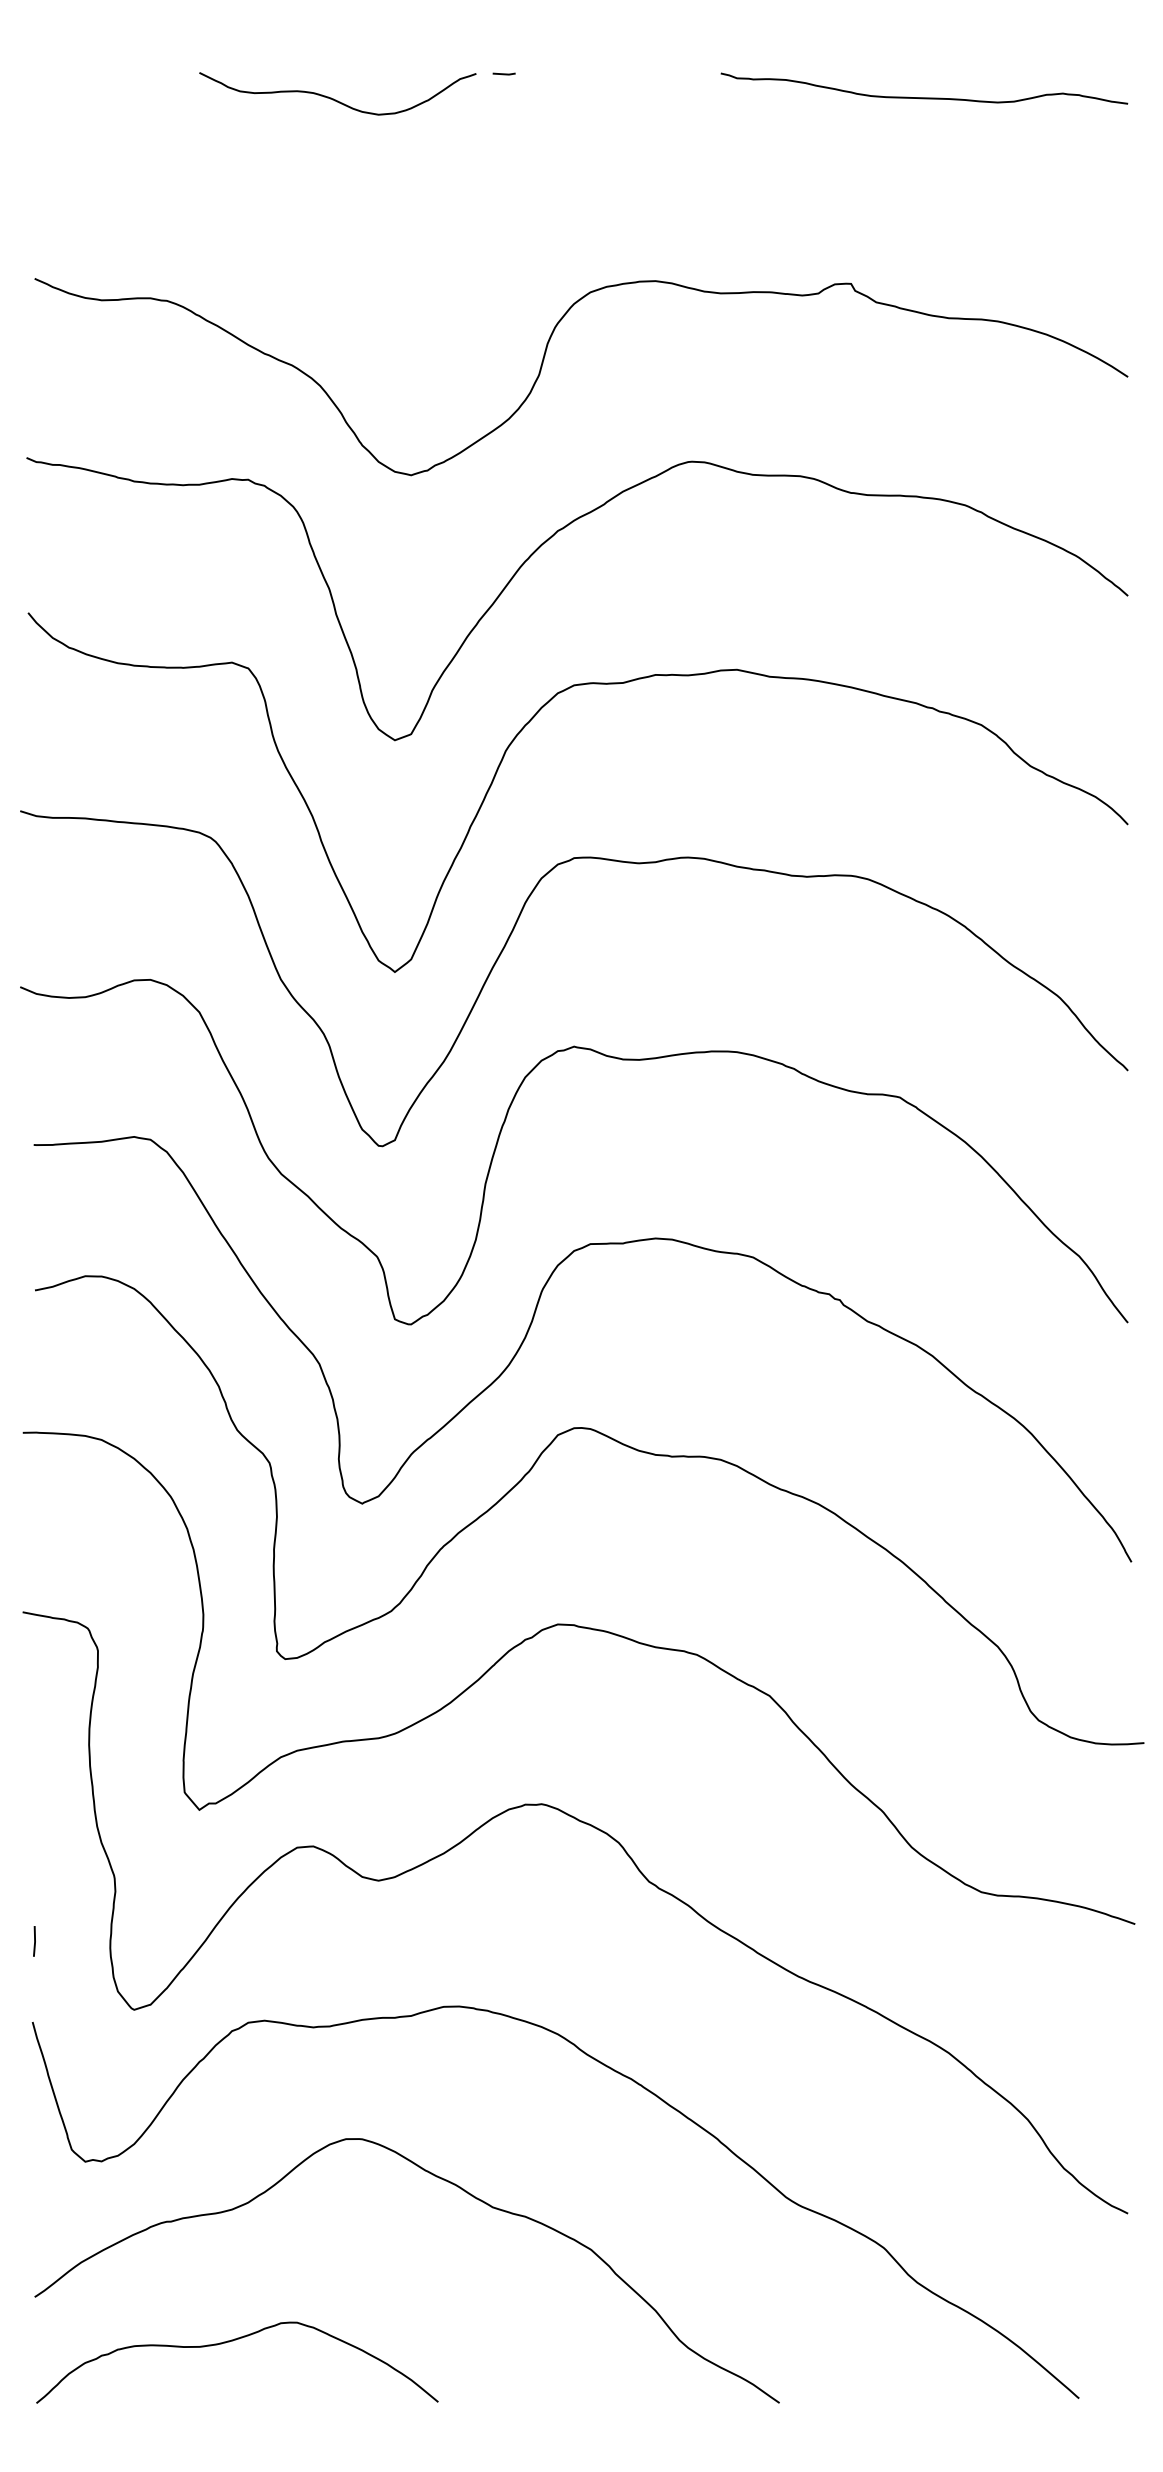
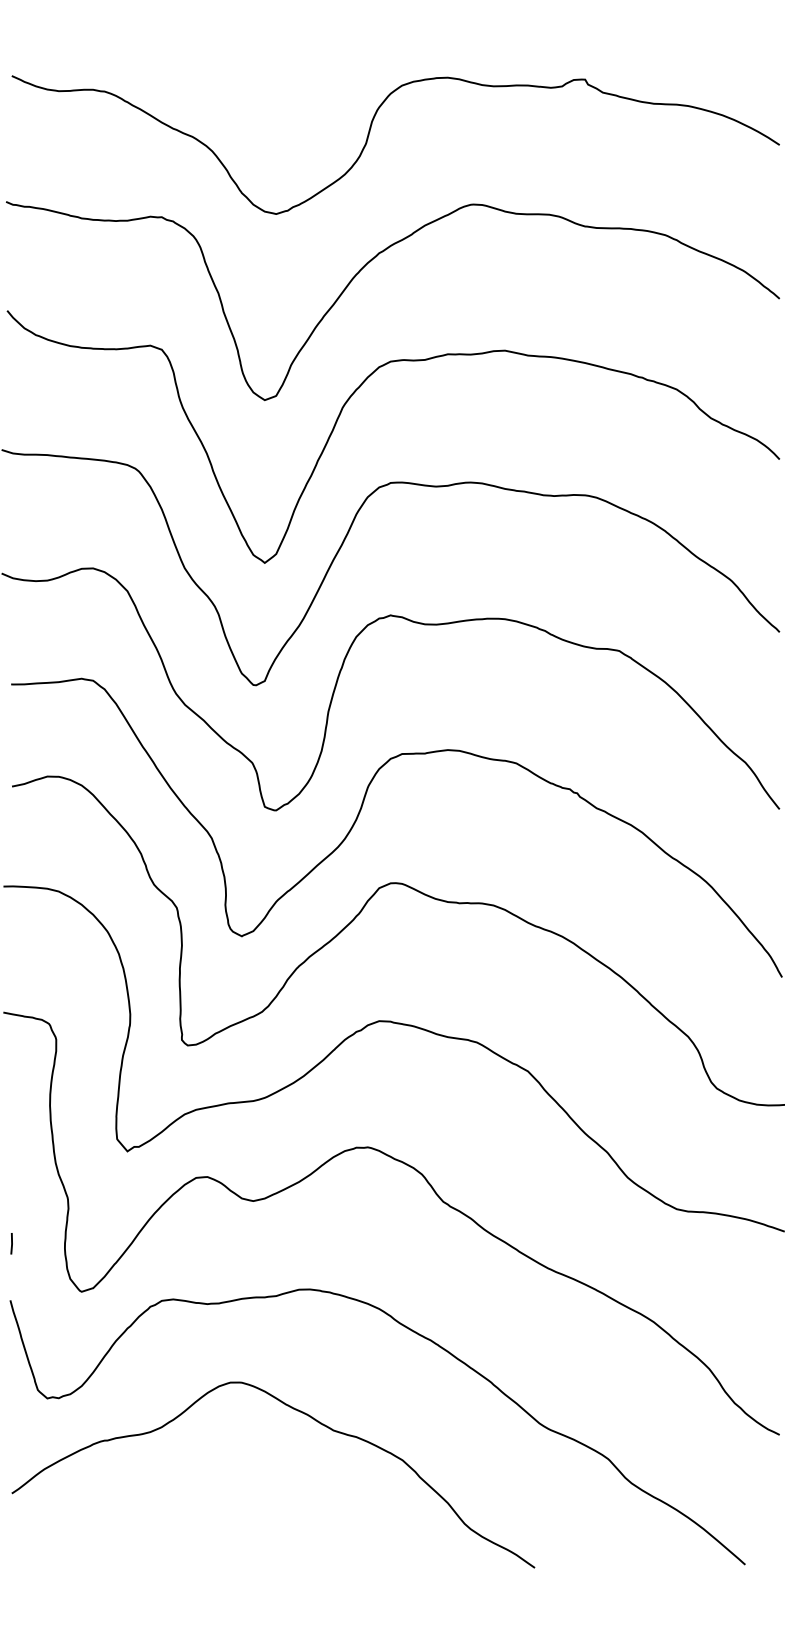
curve: (233, 2341) -> (151, 1524), removed

